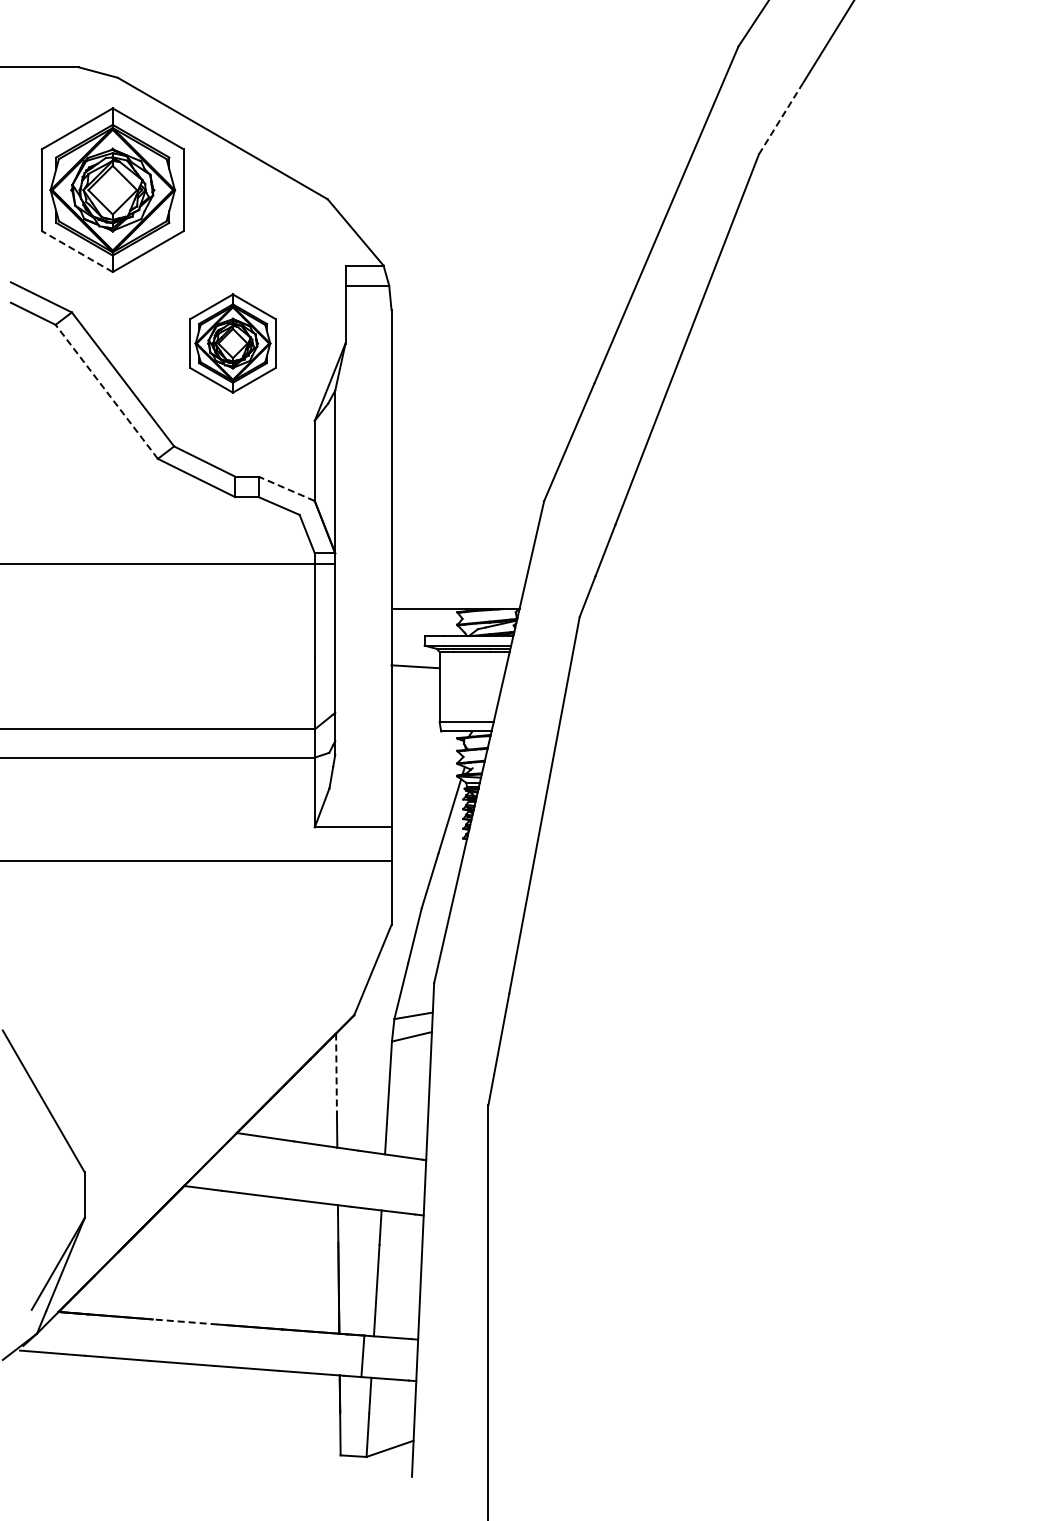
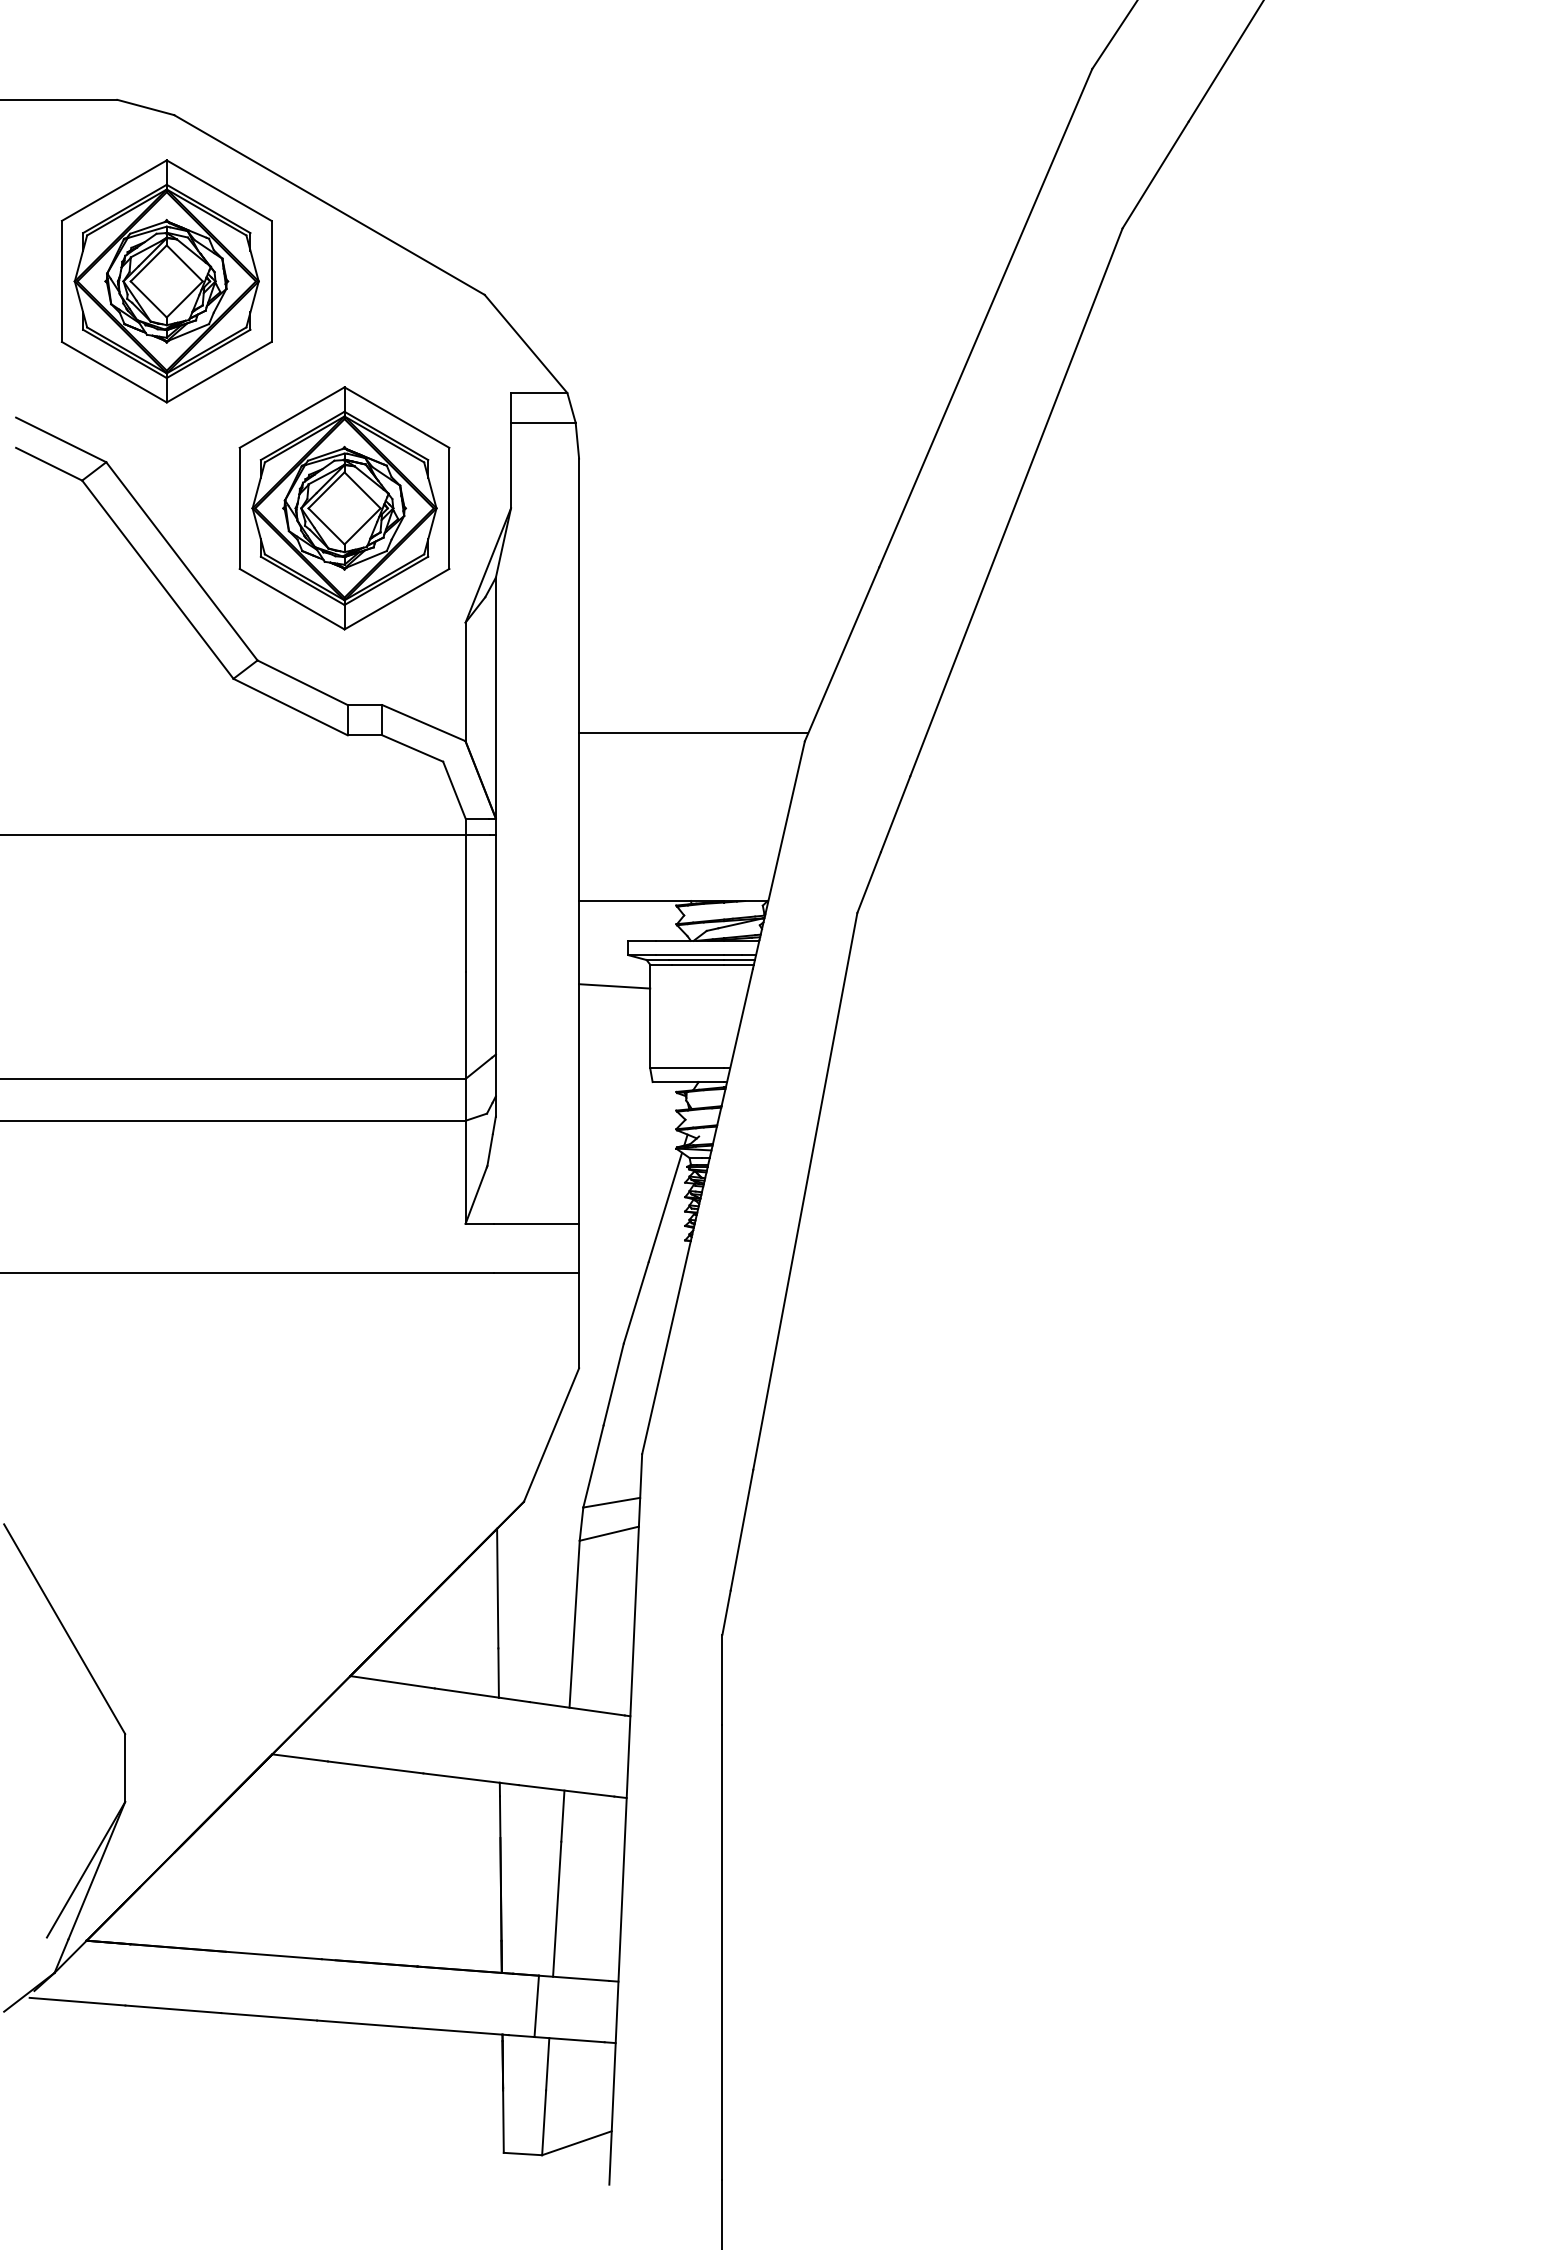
line: (781, 117) -> (1155, 173), dashed -> solid
line: (77, 251) -> (114, 372), dashed -> solid
part: (232, 343) -> (343, 508), size x1.67
line: (106, 391) -> (157, 579), dashed -> solid
line: (286, 488) -> (423, 722), dashed -> solid
line: (468, 495) -> (692, 733), added
line: (336, 1074) -> (497, 1589), dashed -> solid
line: (184, 1321) -> (272, 1954), dashed -> solid

